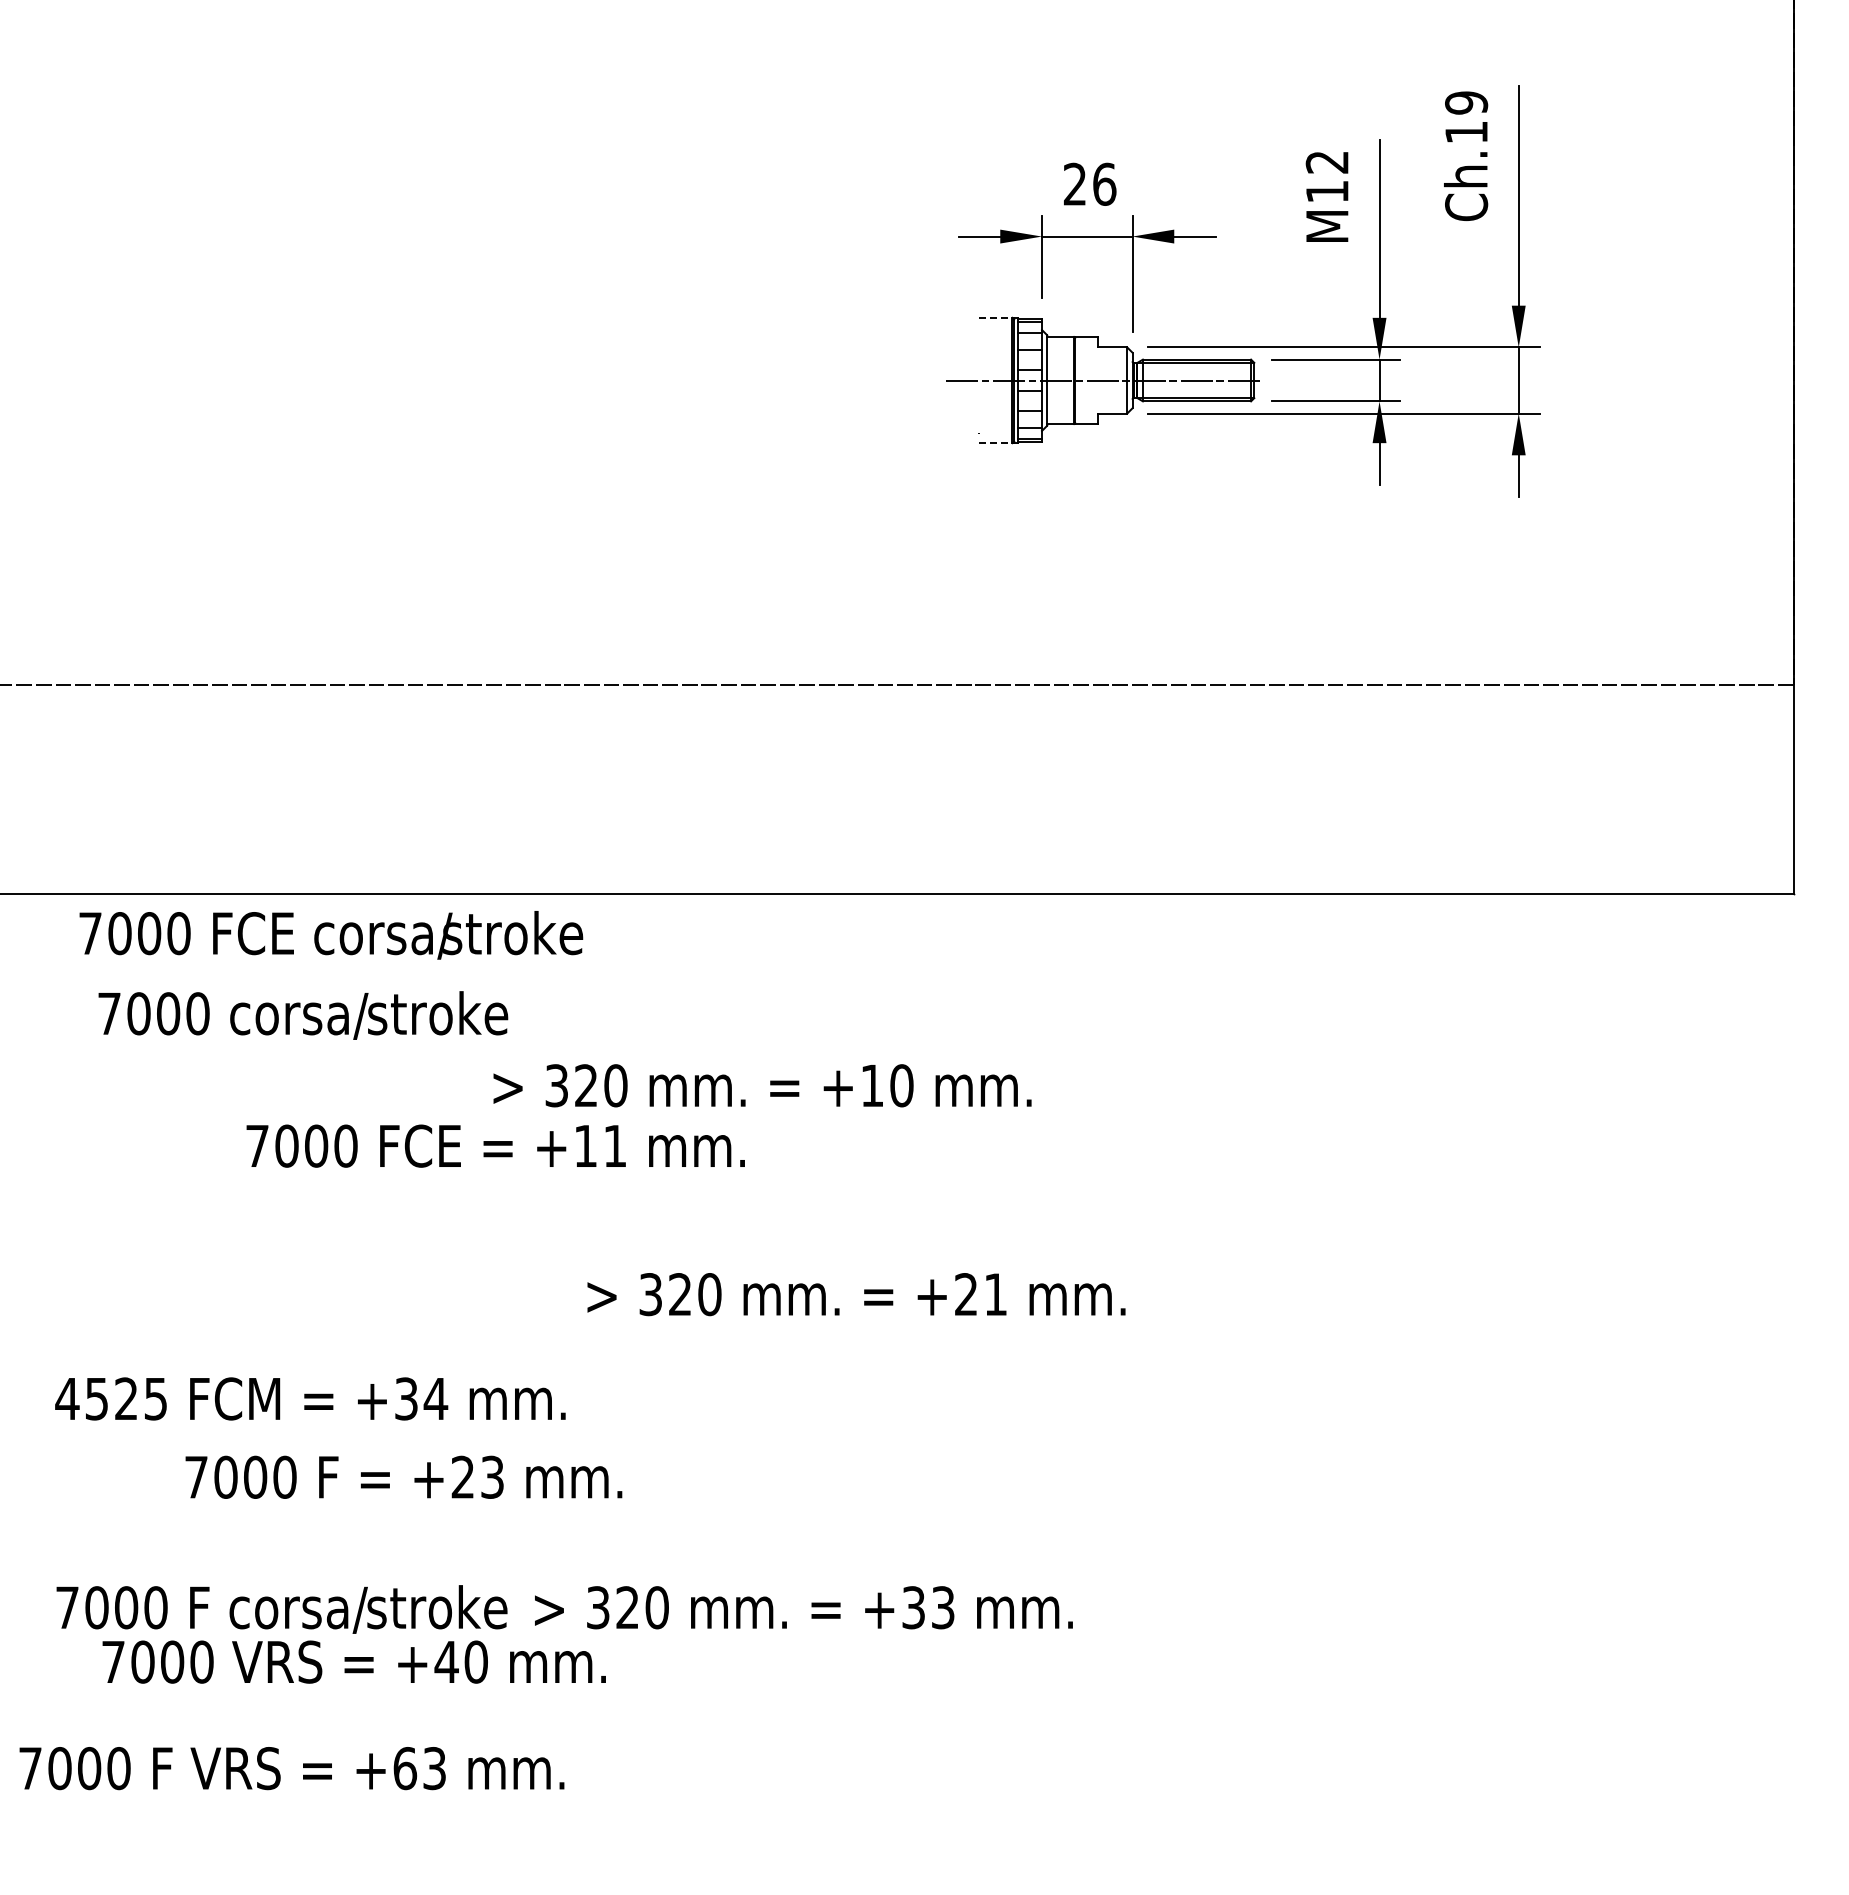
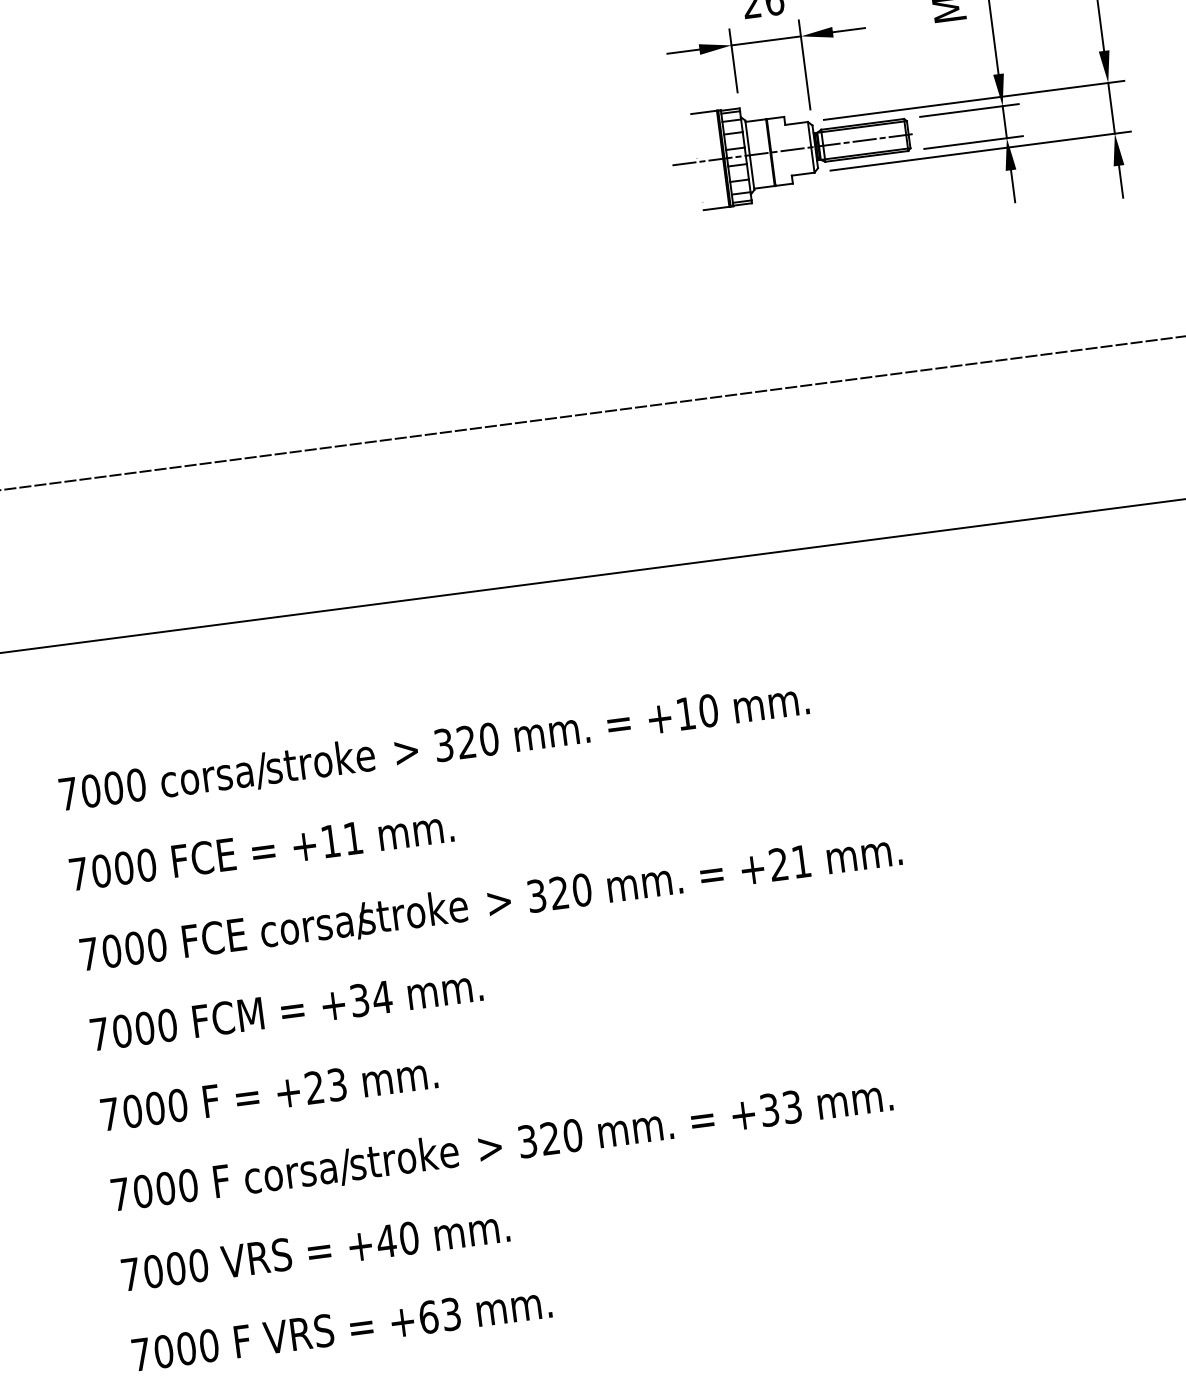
line: (995, 317) -> (703, 112), dashed -> solid
line: (995, 443) -> (716, 208), dashed -> solid
text: (331, 935) -> (274, 931), moved
text: (303, 1015) -> (217, 775), moved
text: (495, 1145) -> (261, 849), moved
text: (111, 1398) -> (133, 1029), 4525 -> 7000
text: (403, 1476) -> (268, 1093), moved
text: (353, 1661) -> (314, 1250), moved
text: (291, 1768) -> (341, 1328), moved

